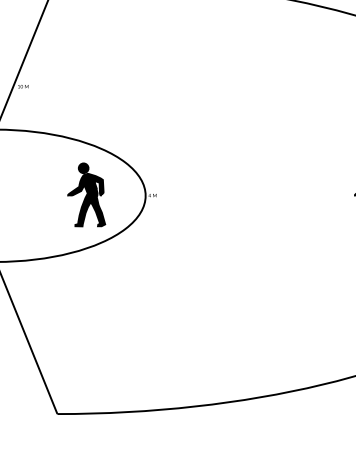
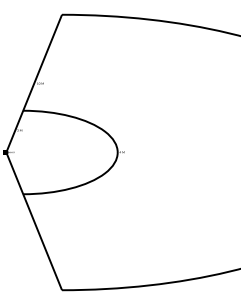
part: (86, 194) -> (80, 151), removed

